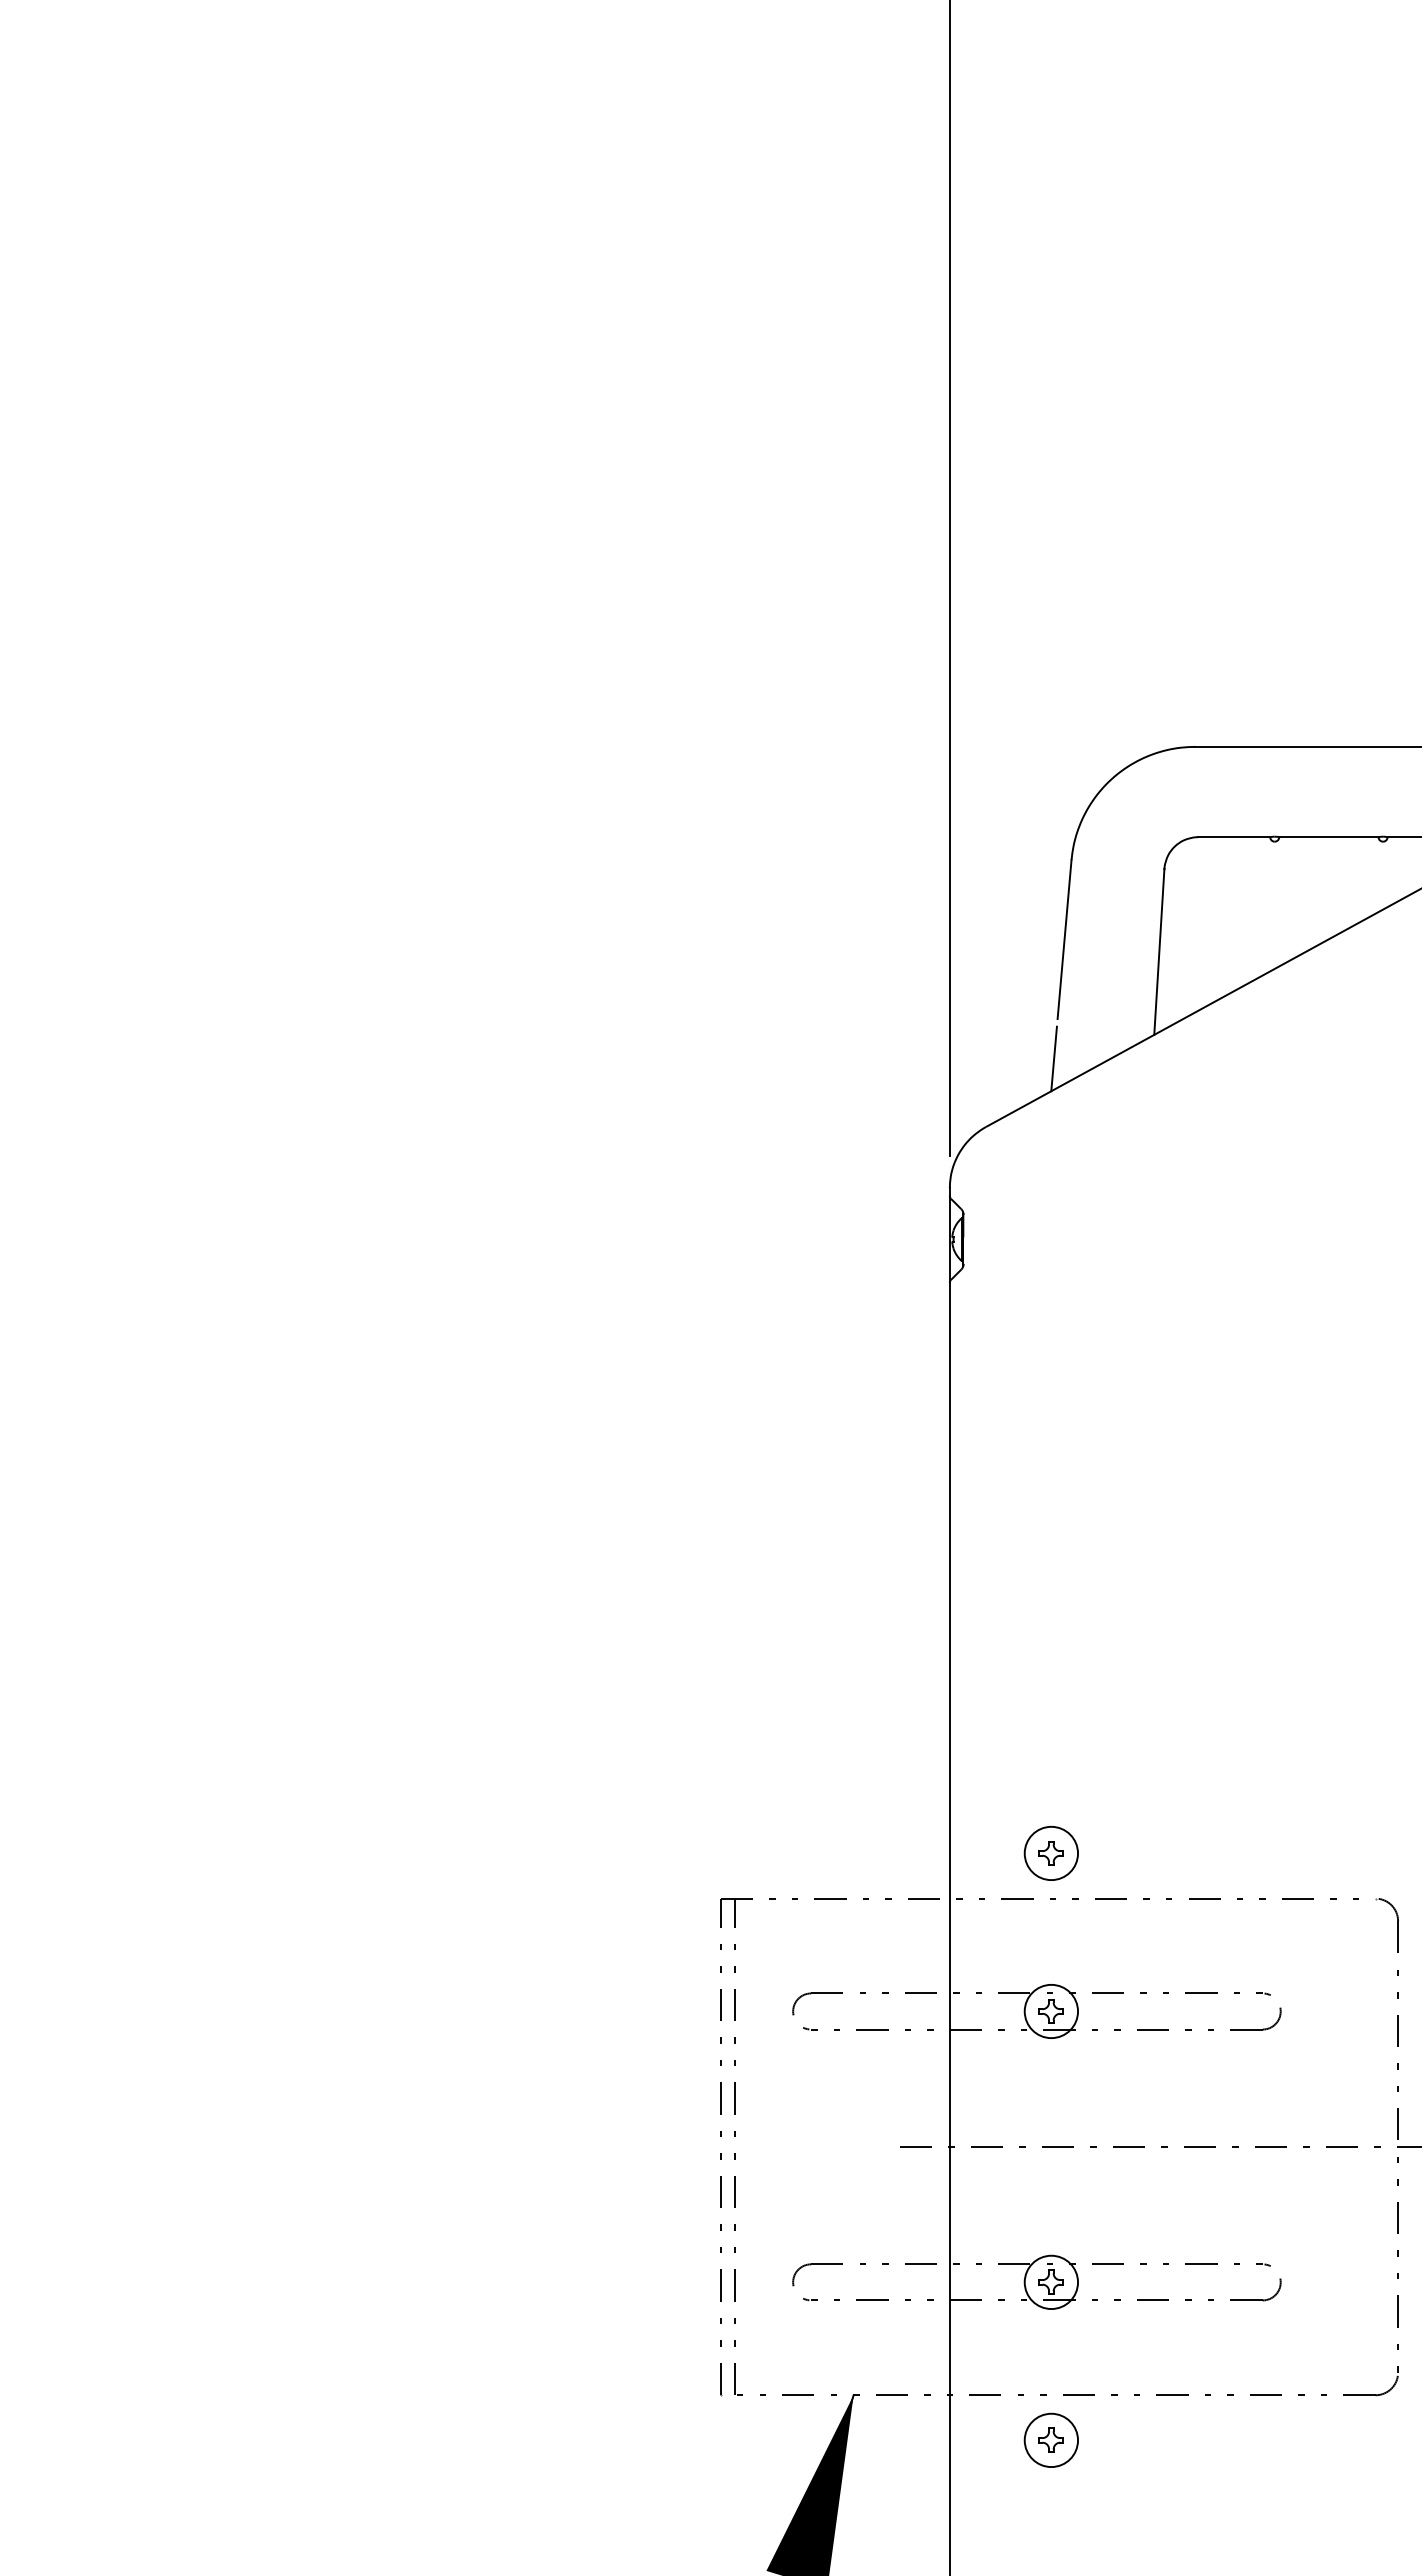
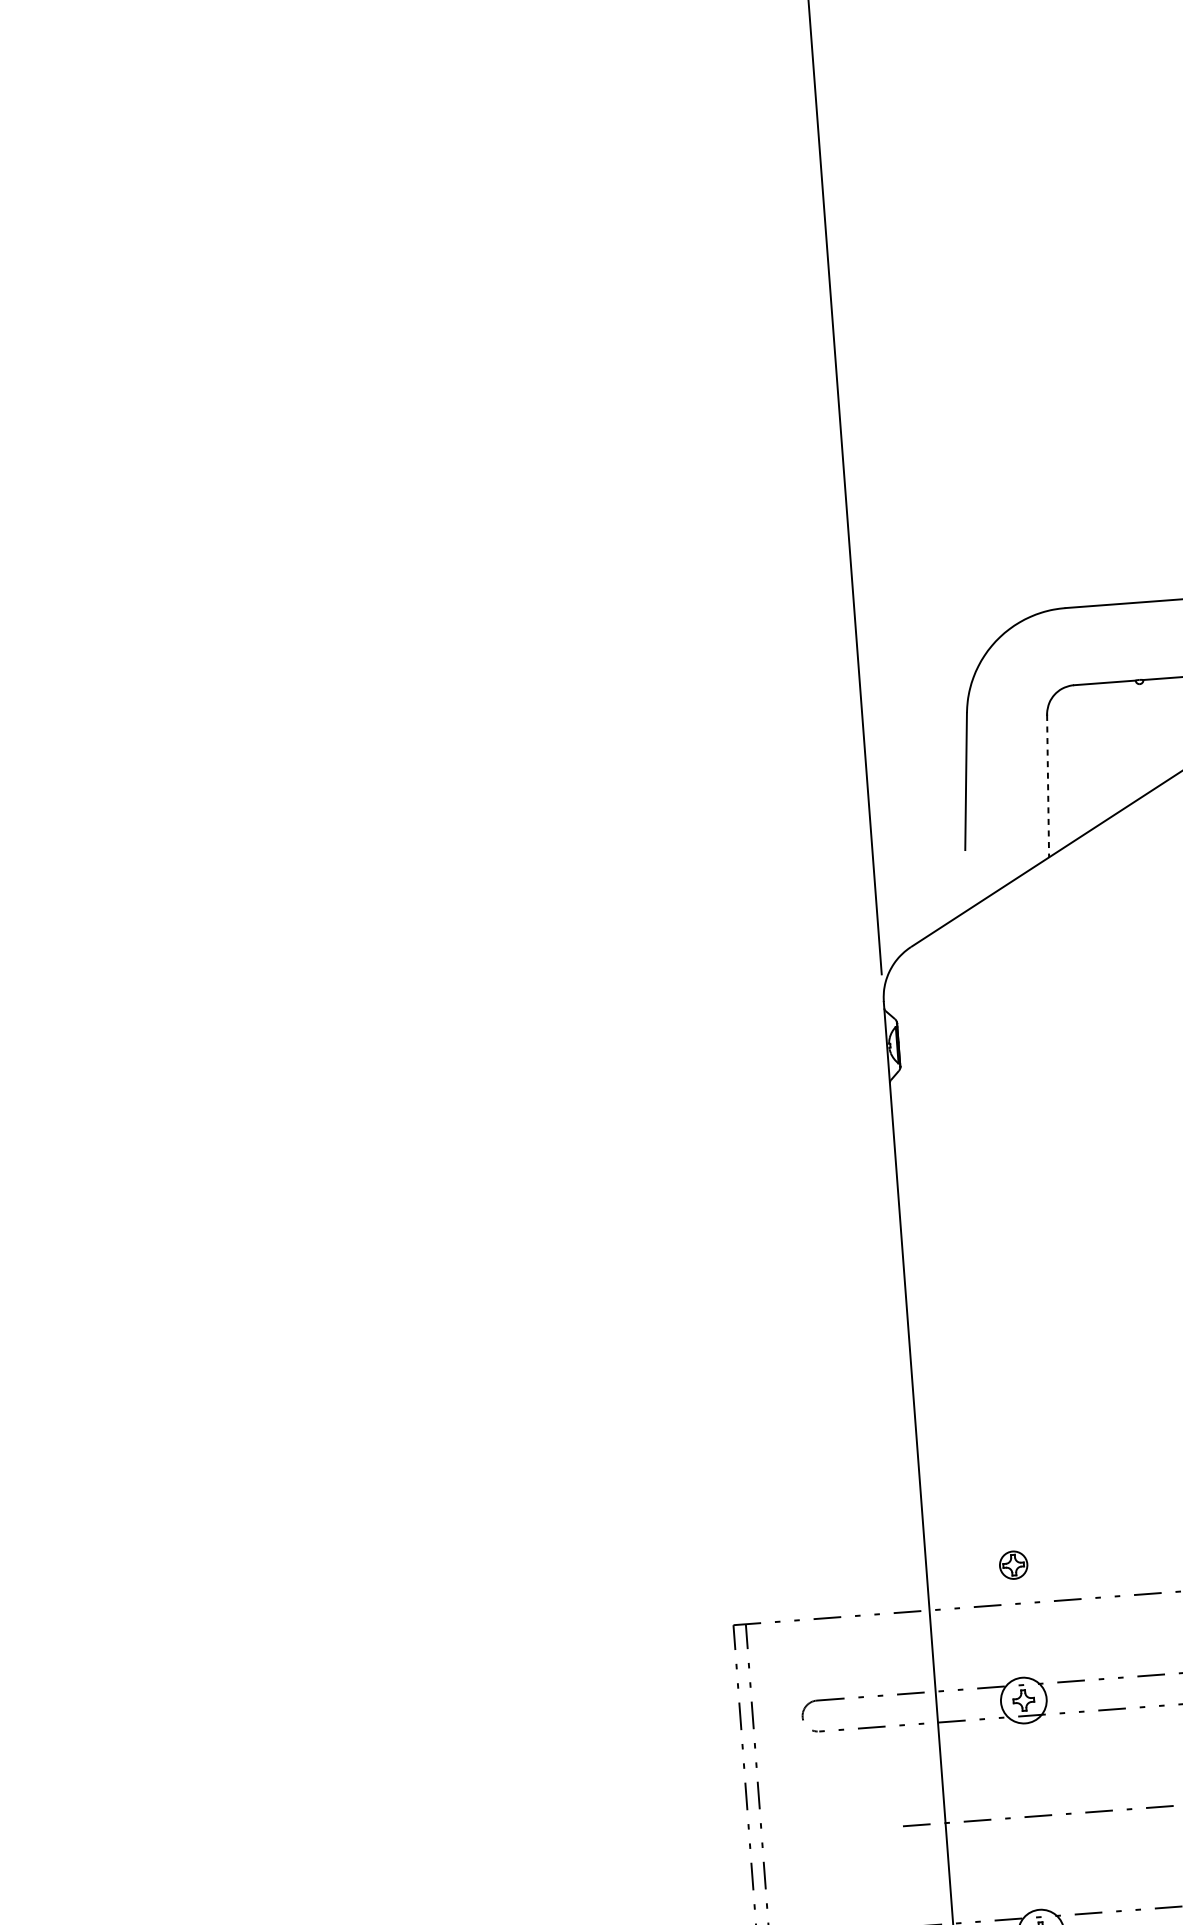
line: (1159, 952) -> (1048, 786), solid -> dashed
line: (1053, 1058) -> (964, 884), removed
circle: (1051, 1853) -> (1013, 1565), size x0.6

